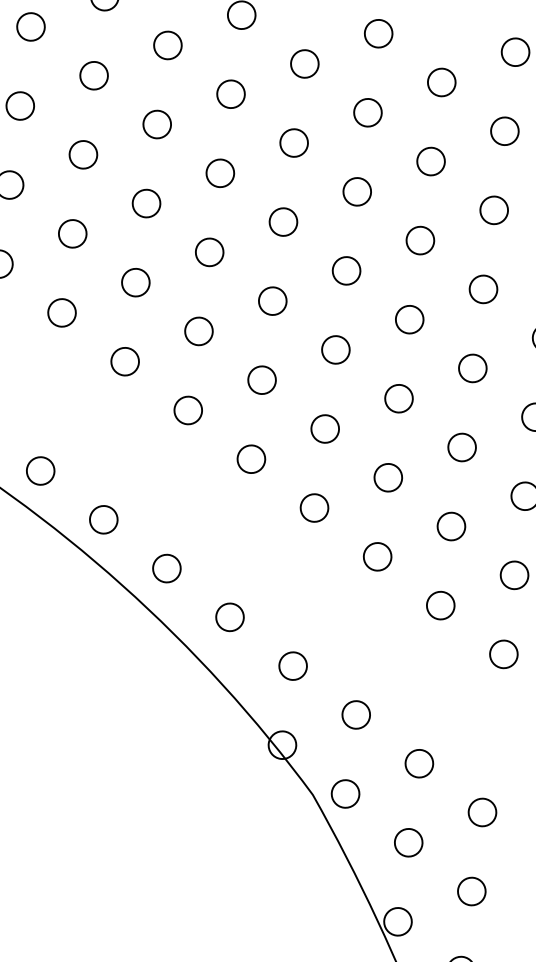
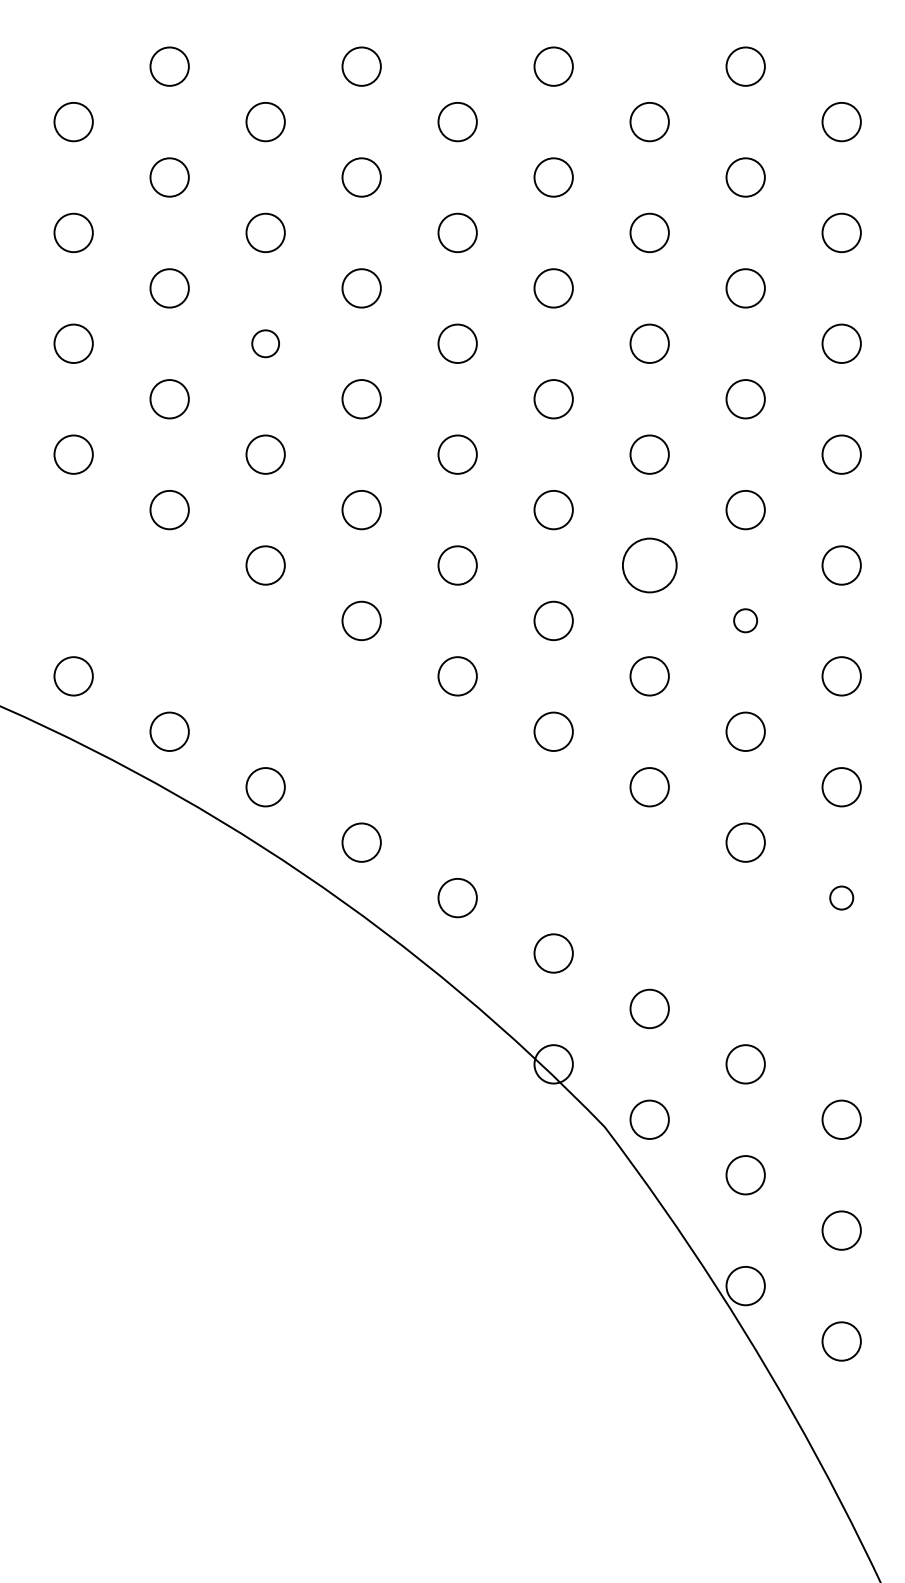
circle: (146, 203) -> (265, 343), size x0.7
circle: (398, 398) -> (649, 565), size x1.4
circle: (462, 447) -> (745, 620), size x0.6
circle: (503, 653) -> (841, 897), size x0.6

